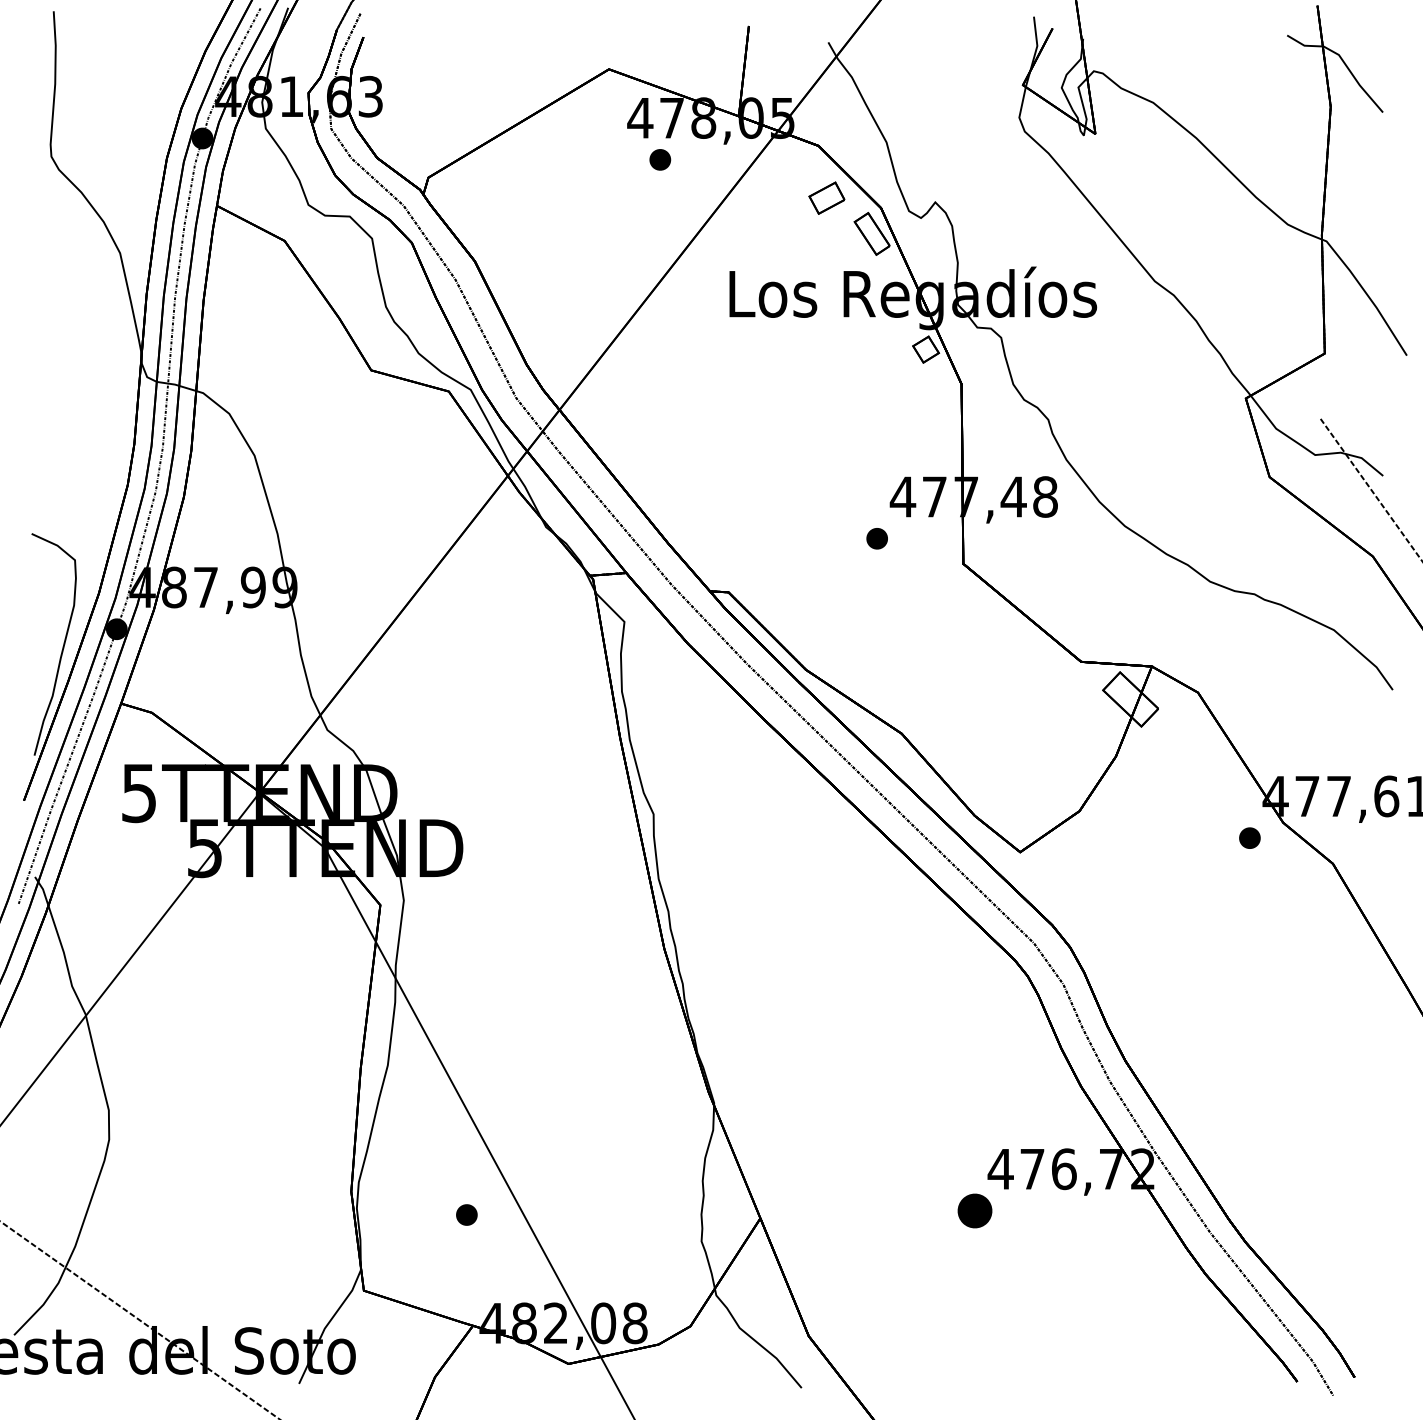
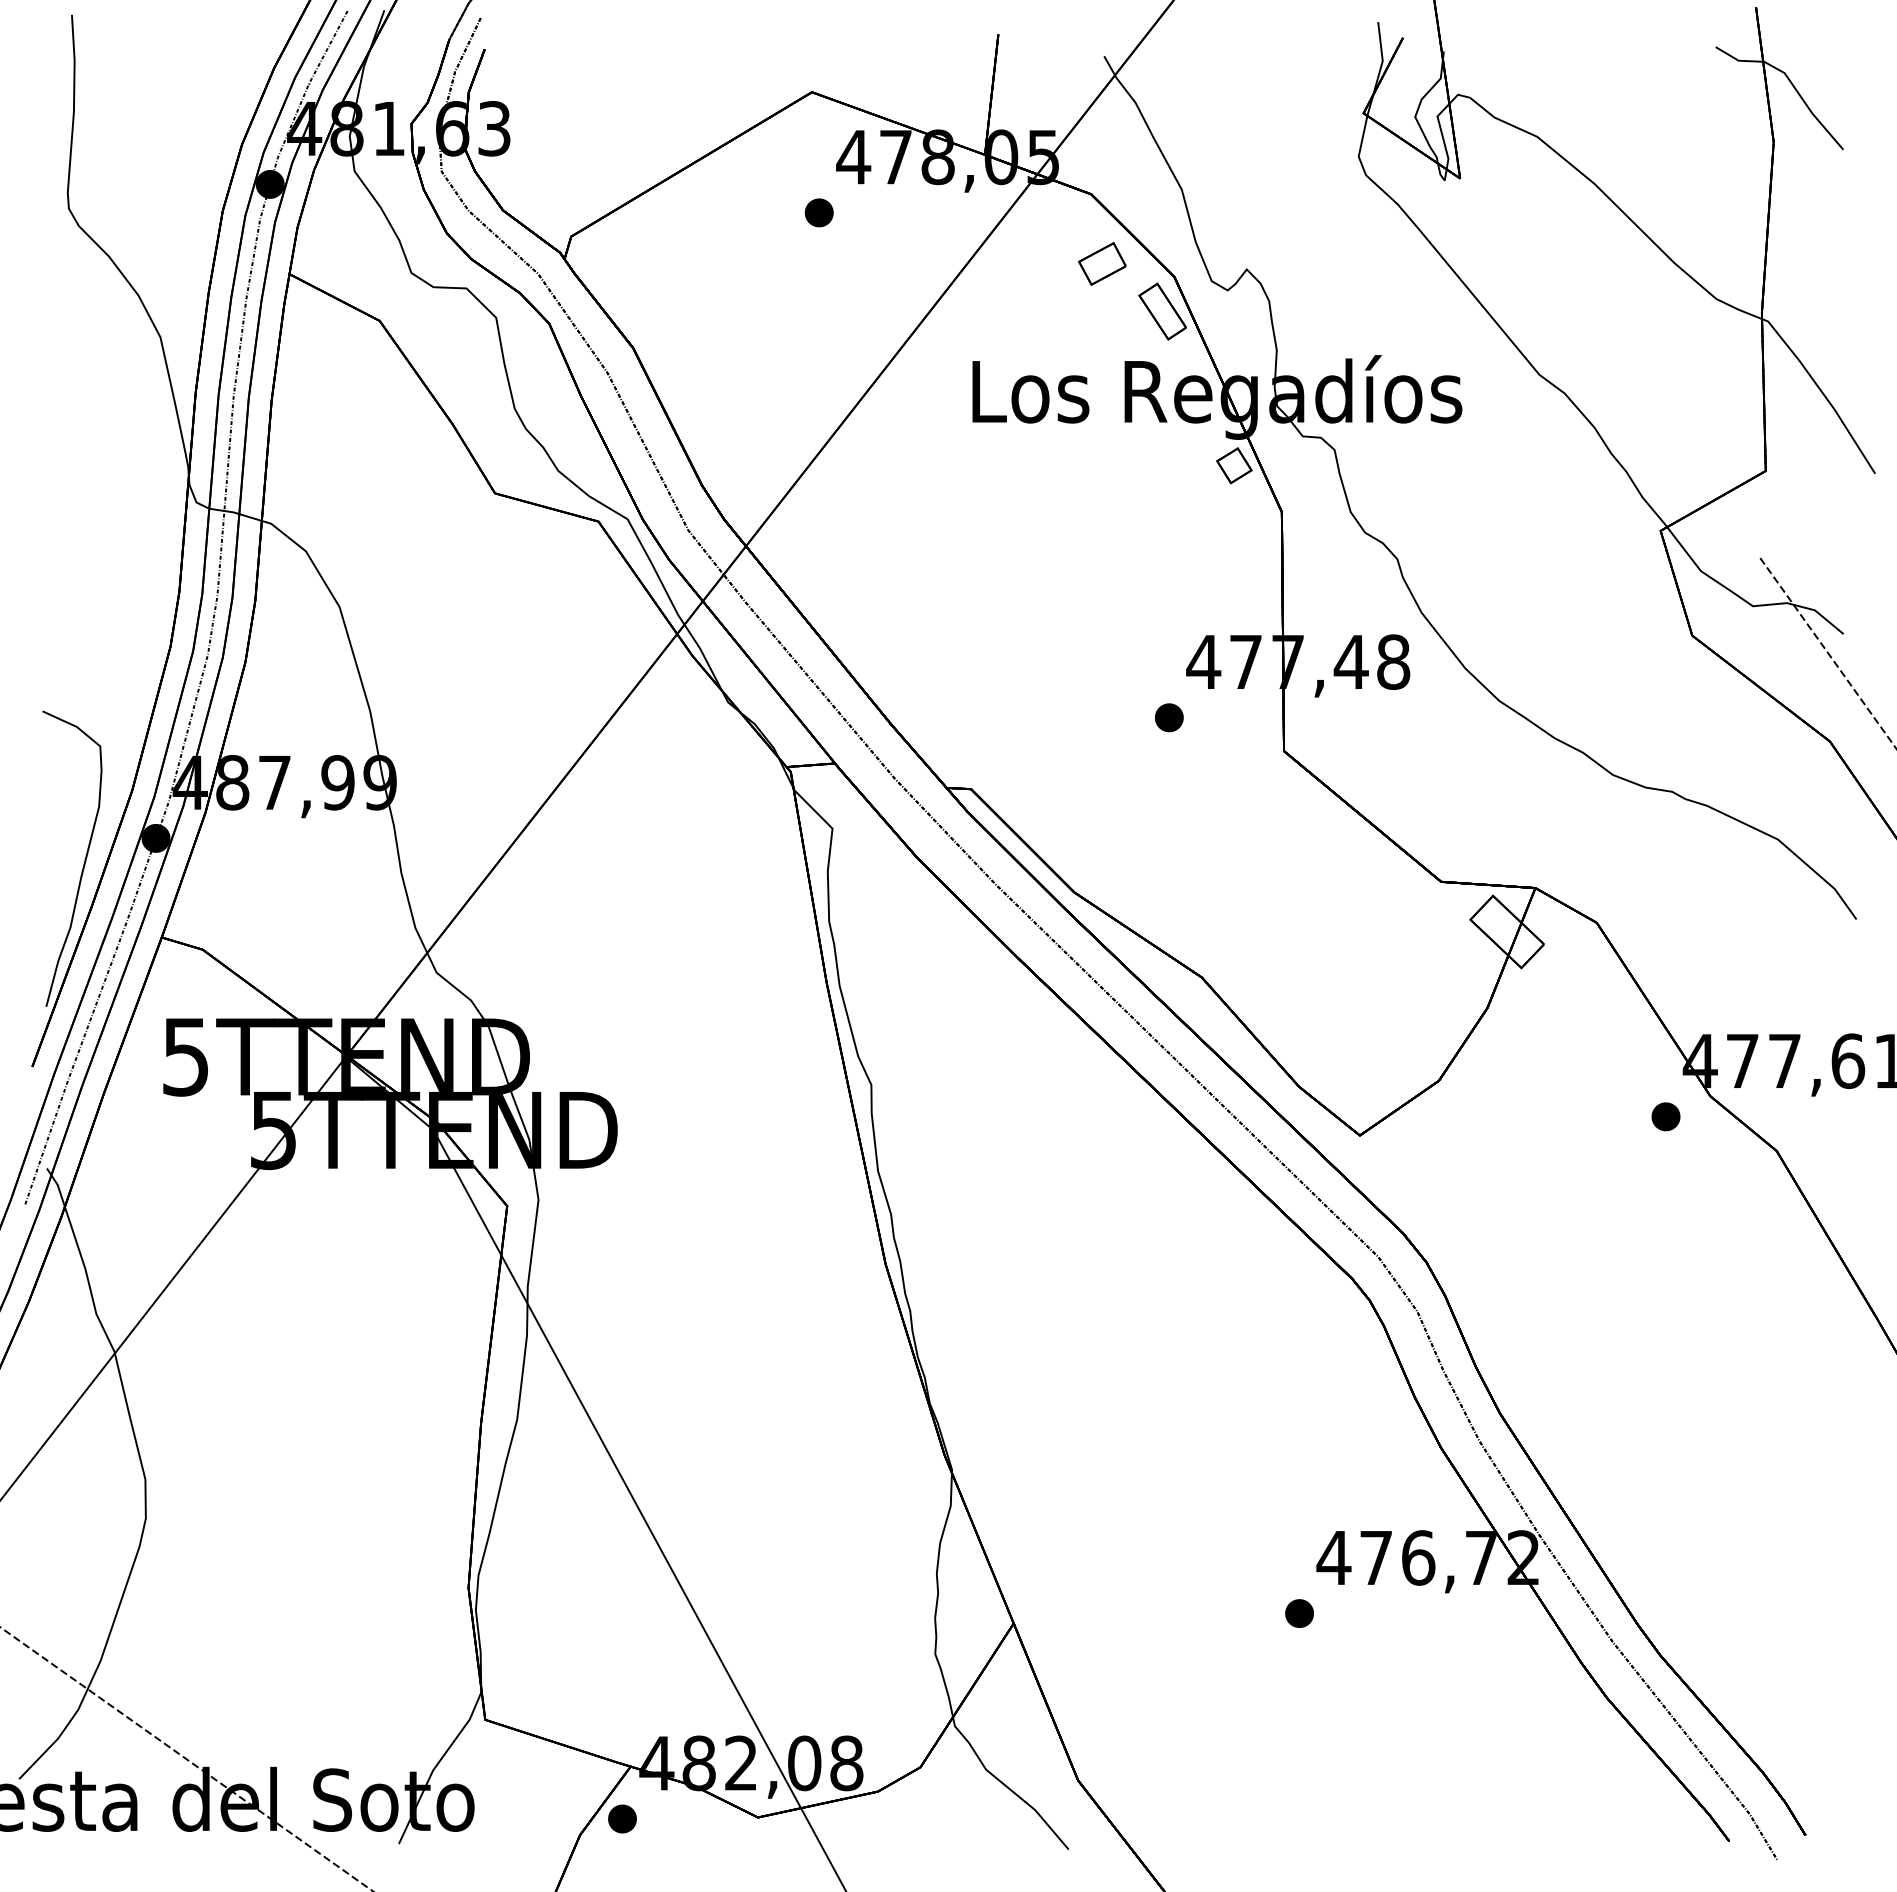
part: (659, 159) -> (818, 212), moved
part: (974, 1210) -> (1299, 1613), size x0.62
part: (466, 1214) -> (622, 1818), moved

